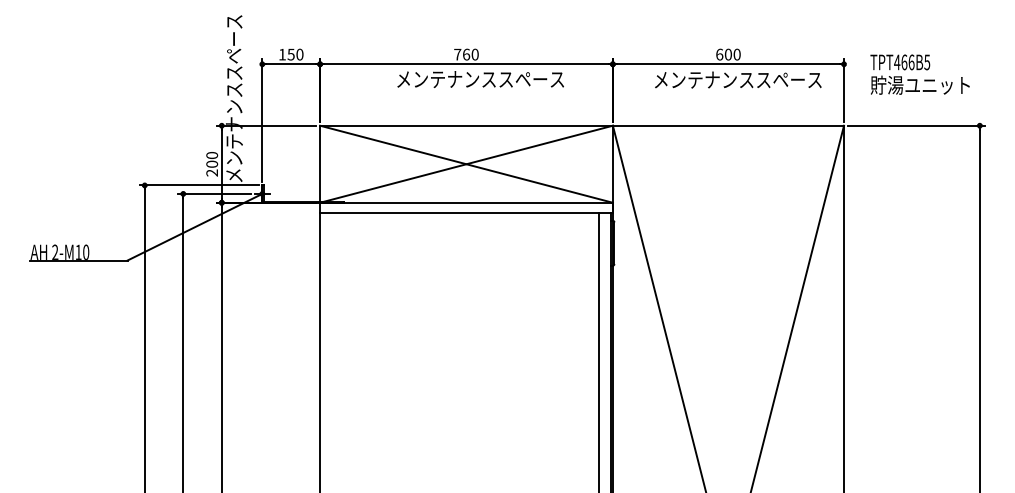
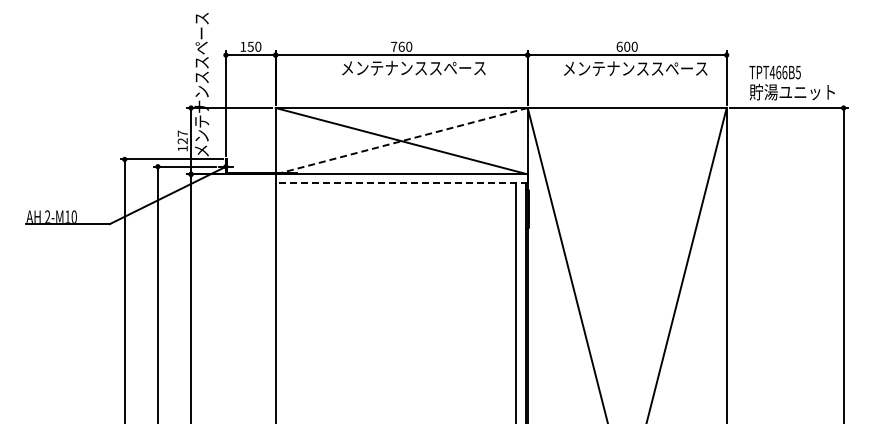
text: (919, 74) -> (791, 82), moved
text: (211, 163) -> (182, 140), 200 -> 127
line: (466, 164) -> (401, 141), solid -> dashed
line: (466, 212) -> (401, 182), solid -> dashed

